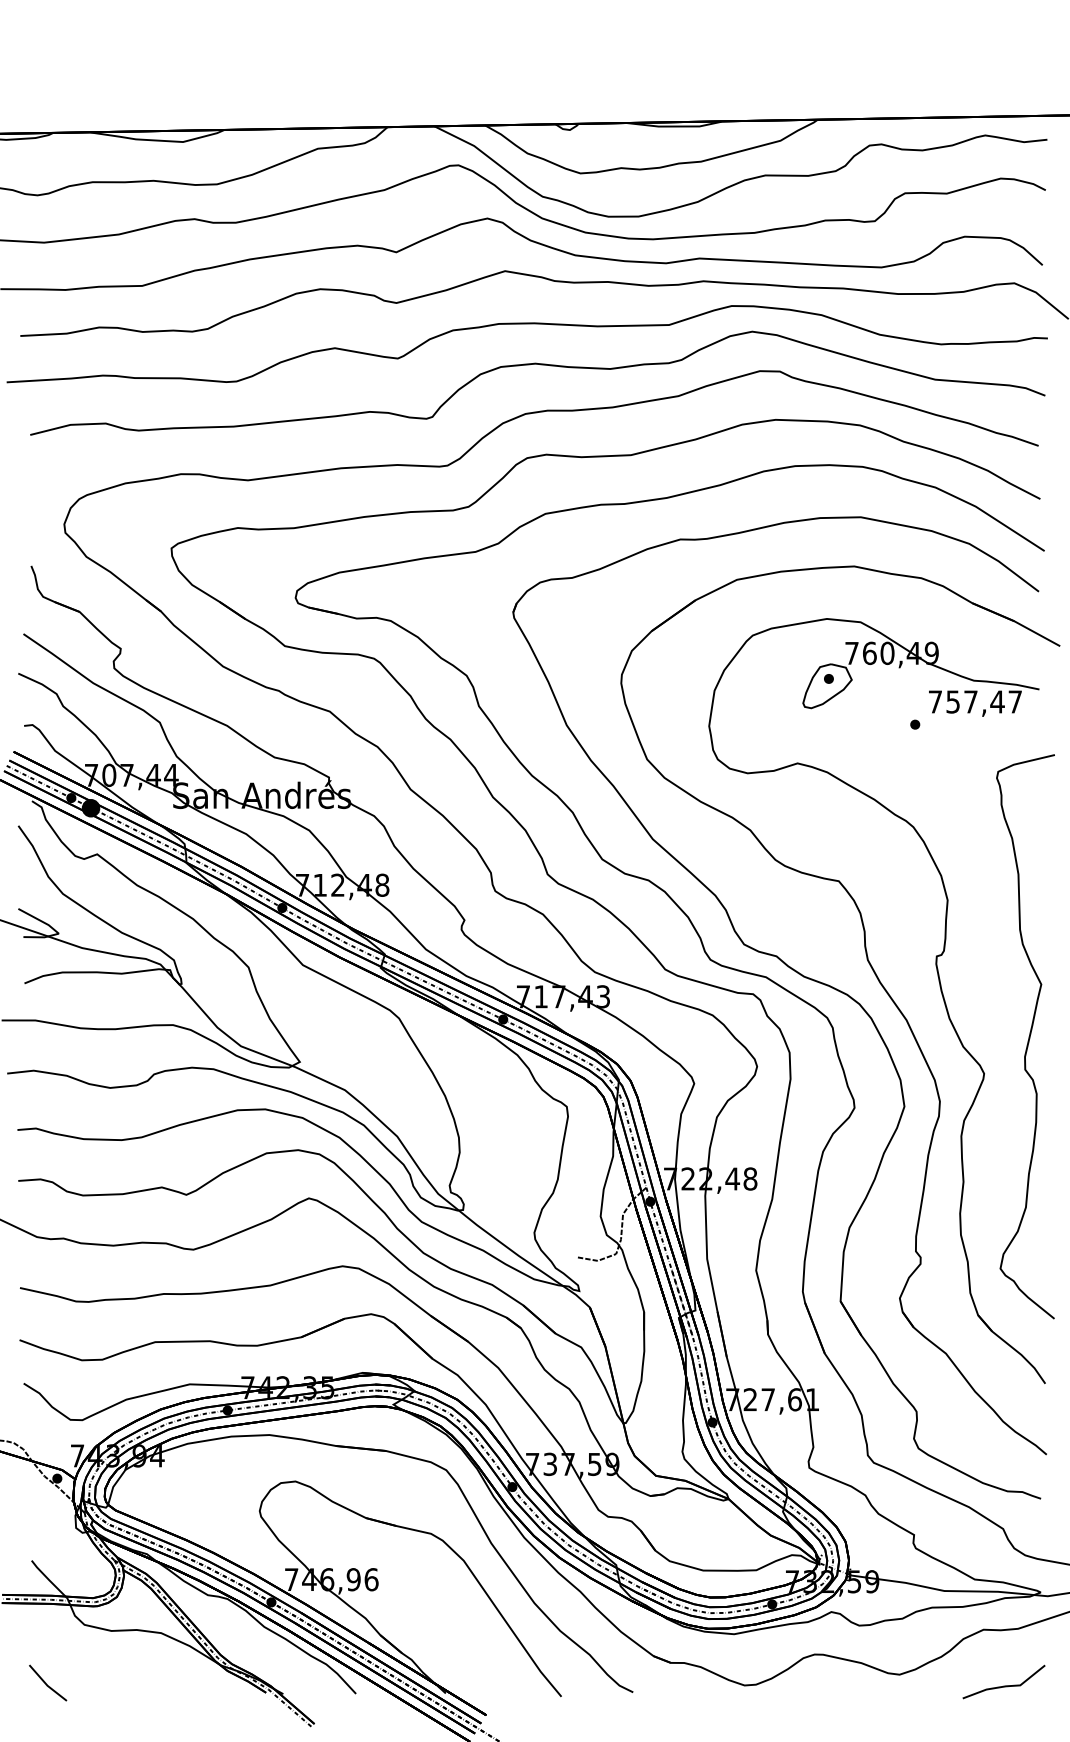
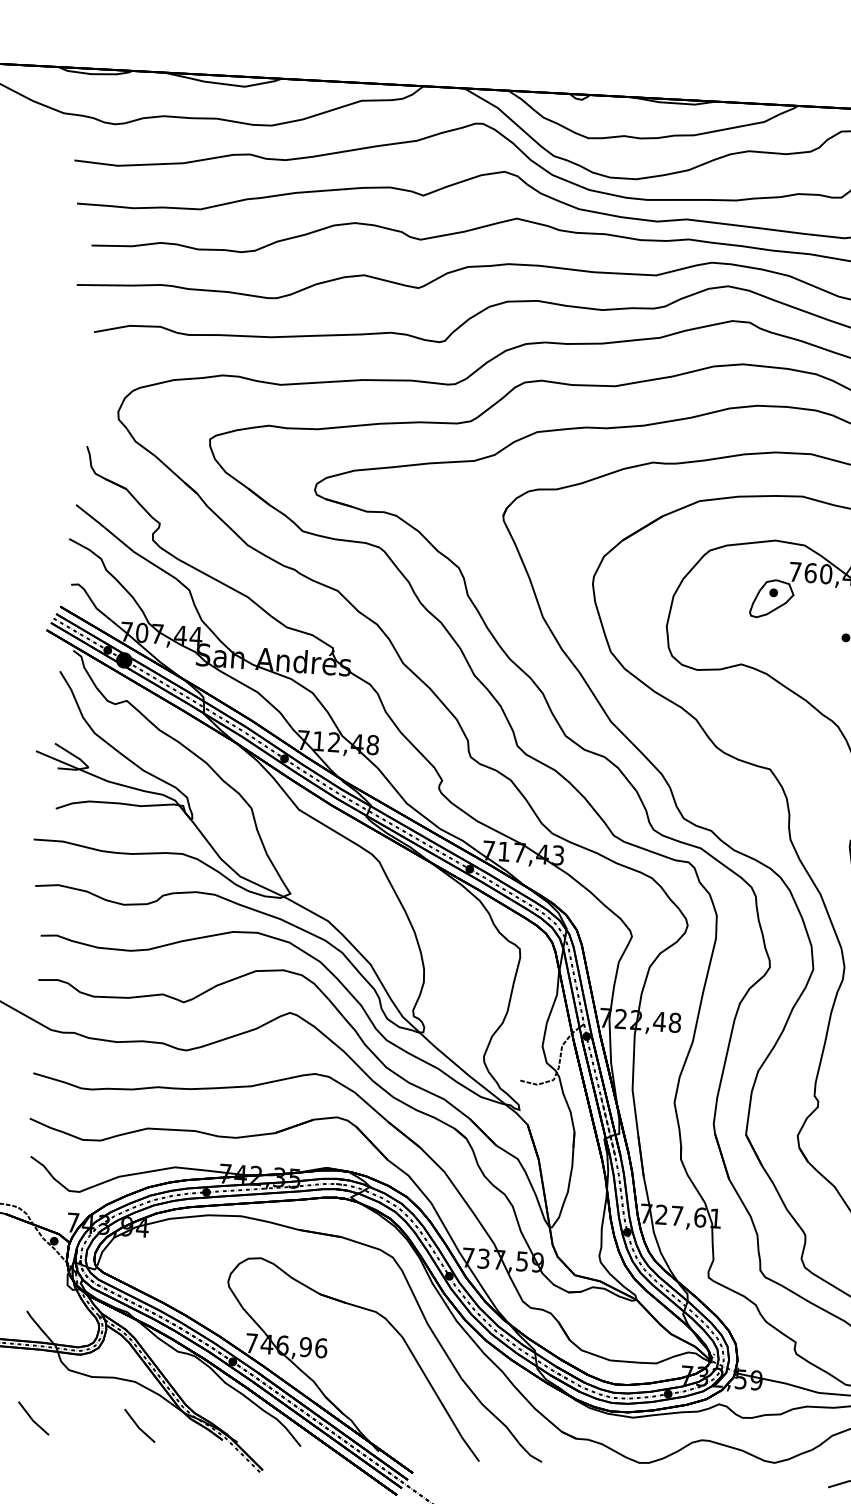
line: (168, 1683) -> (138, 1426), added

